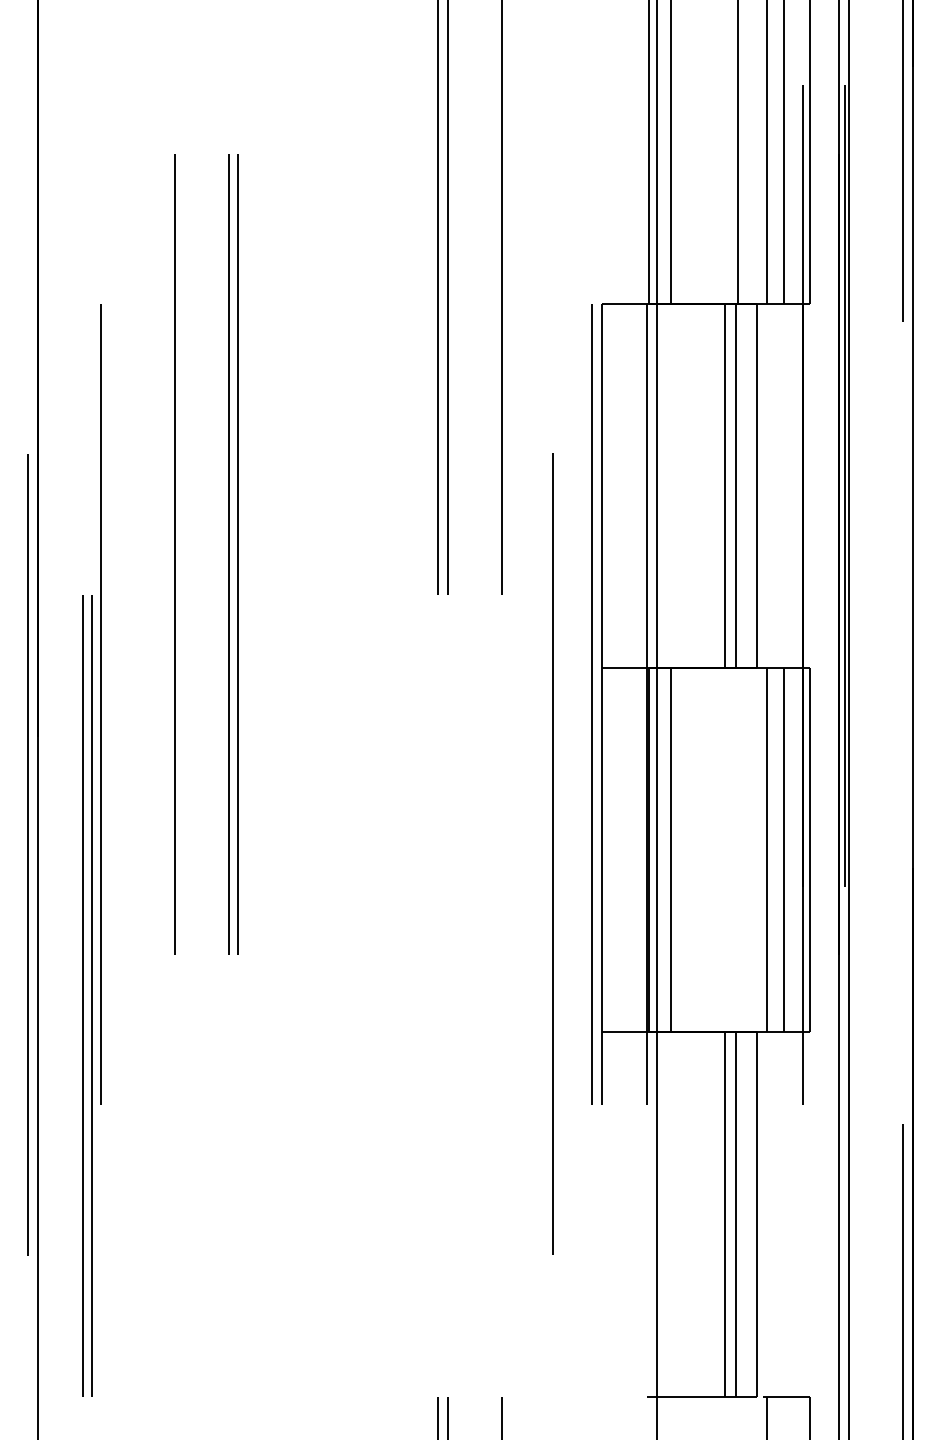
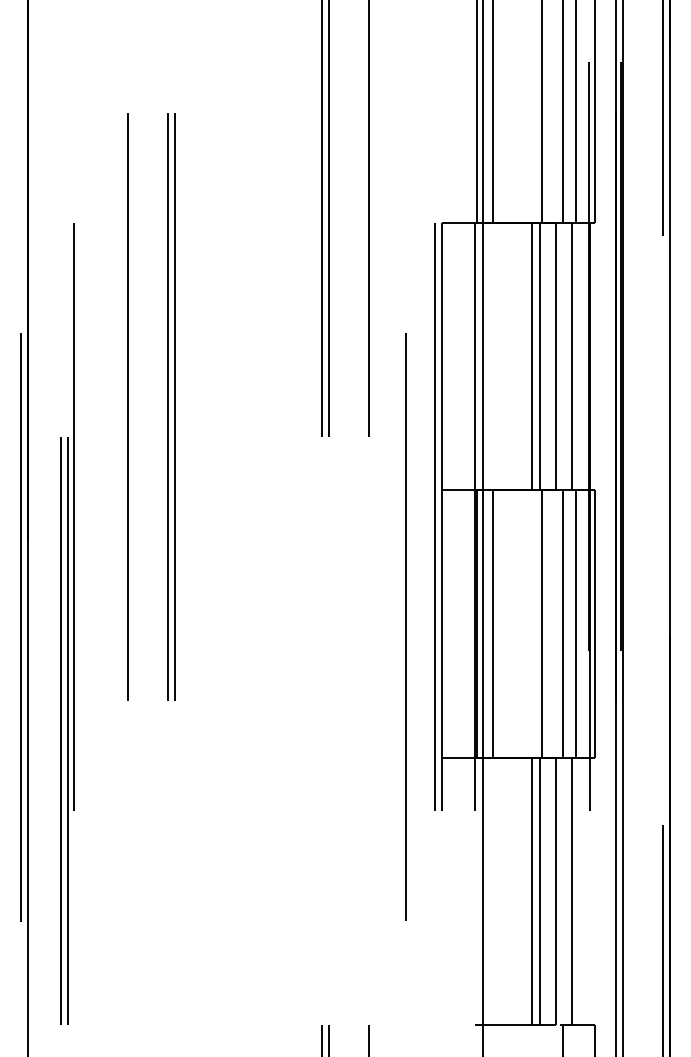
line: (778, 485) -> (571, 356), added
line: (738, 850) -> (542, 624), added
line: (778, 1214) -> (571, 891), added

